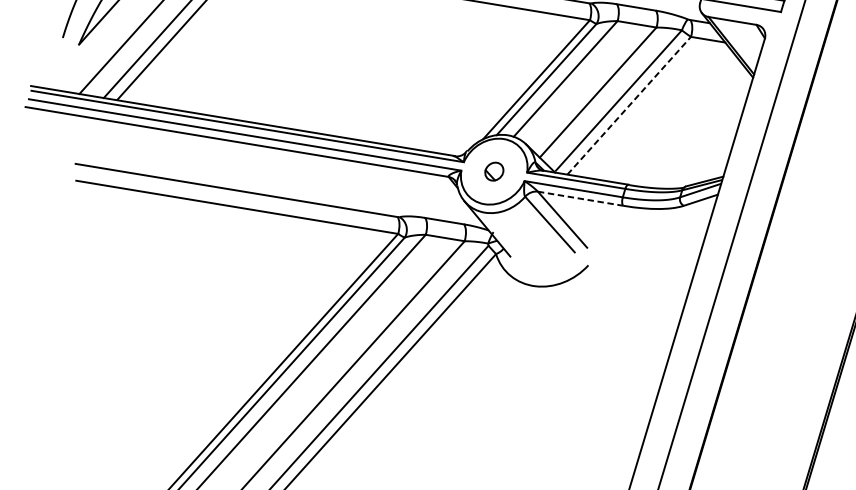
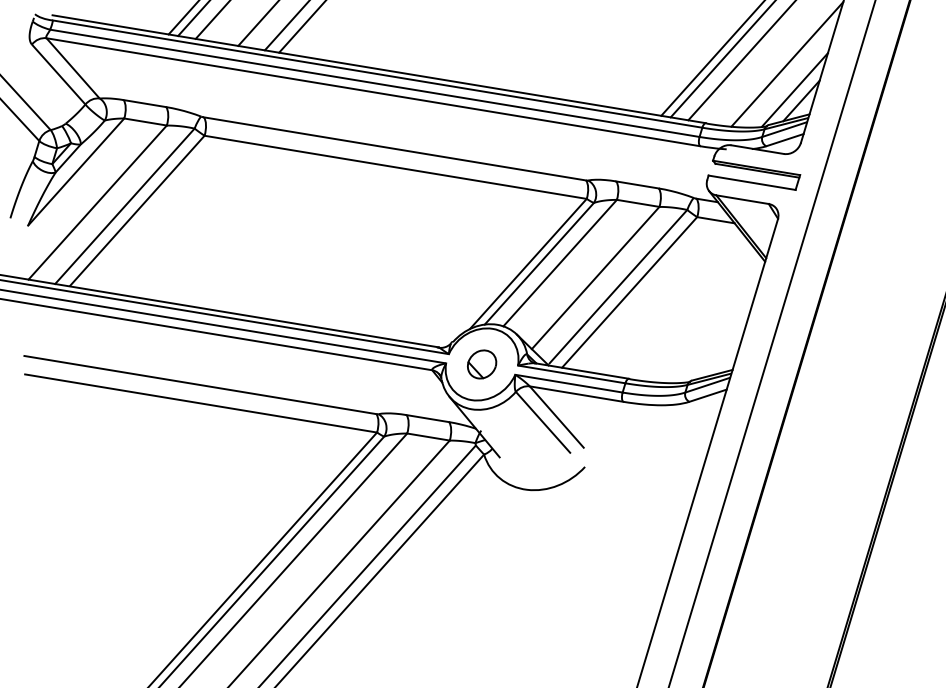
line: (629, 105) -> (629, 292), dashed -> solid
part: (494, 171) -> (482, 364), size x1.43
line: (580, 199) -> (576, 394), dashed -> solid

